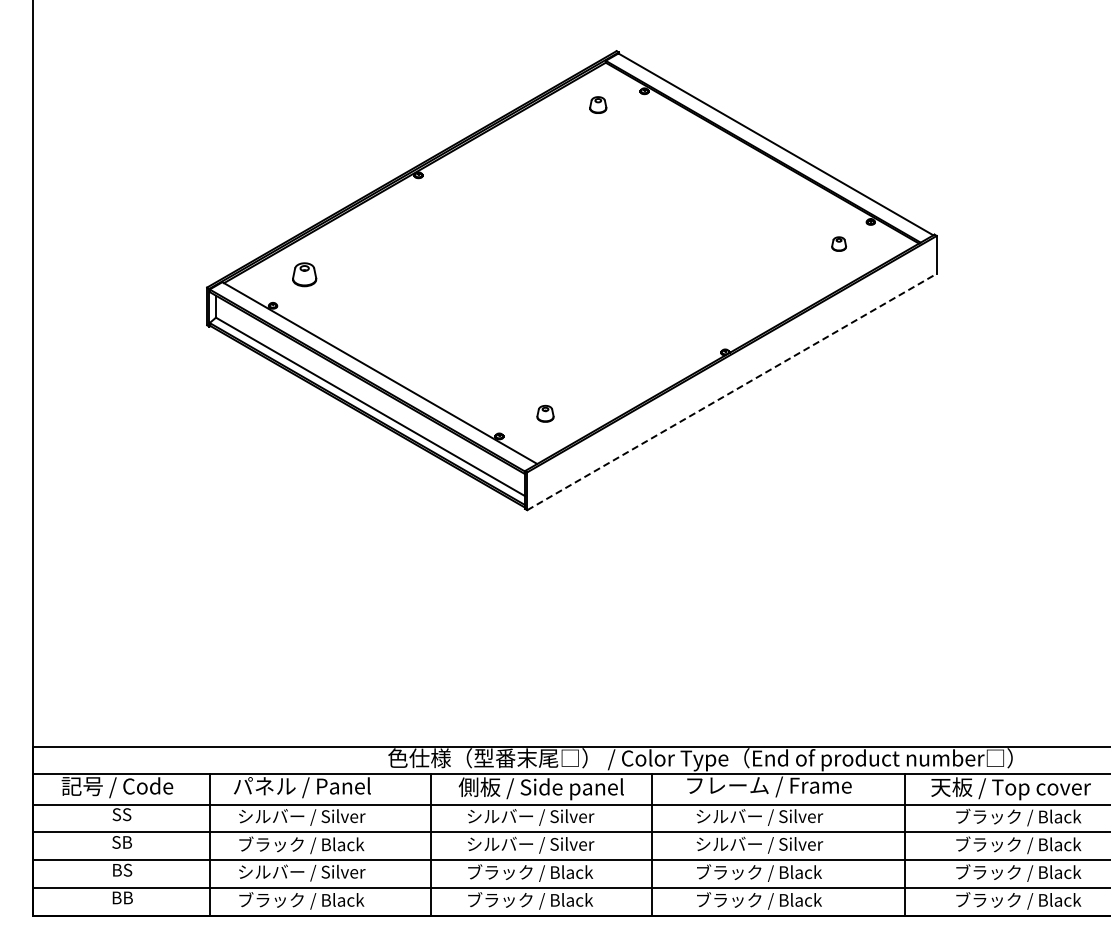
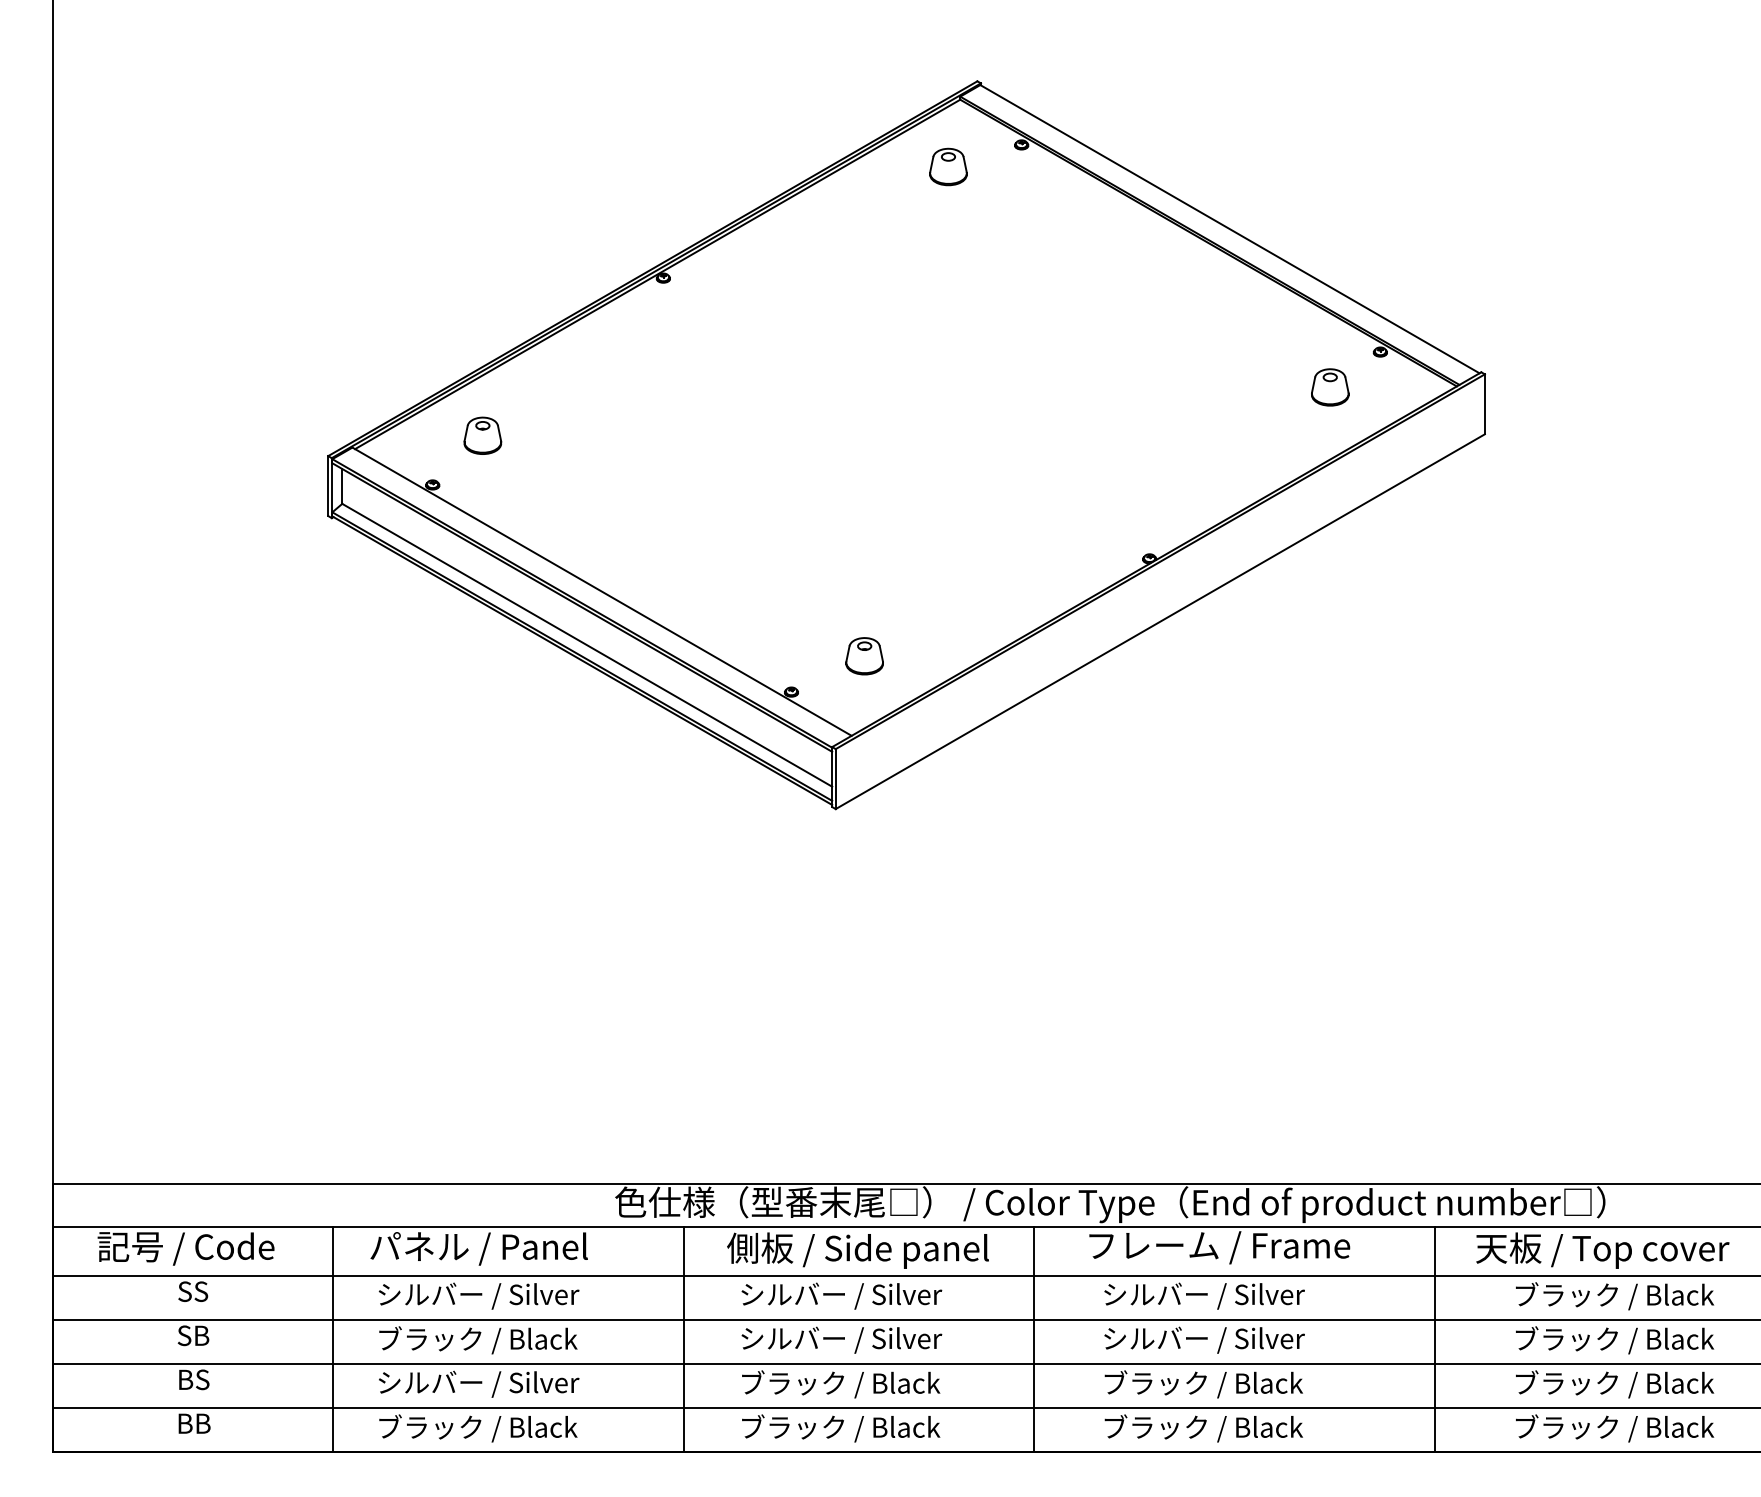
part: (597, 104) -> (947, 165), size x1.43
part: (838, 243) -> (1329, 386), size x1.67
line: (732, 391) -> (1161, 620), dashed -> solid
part: (545, 413) -> (864, 655), size x1.43

